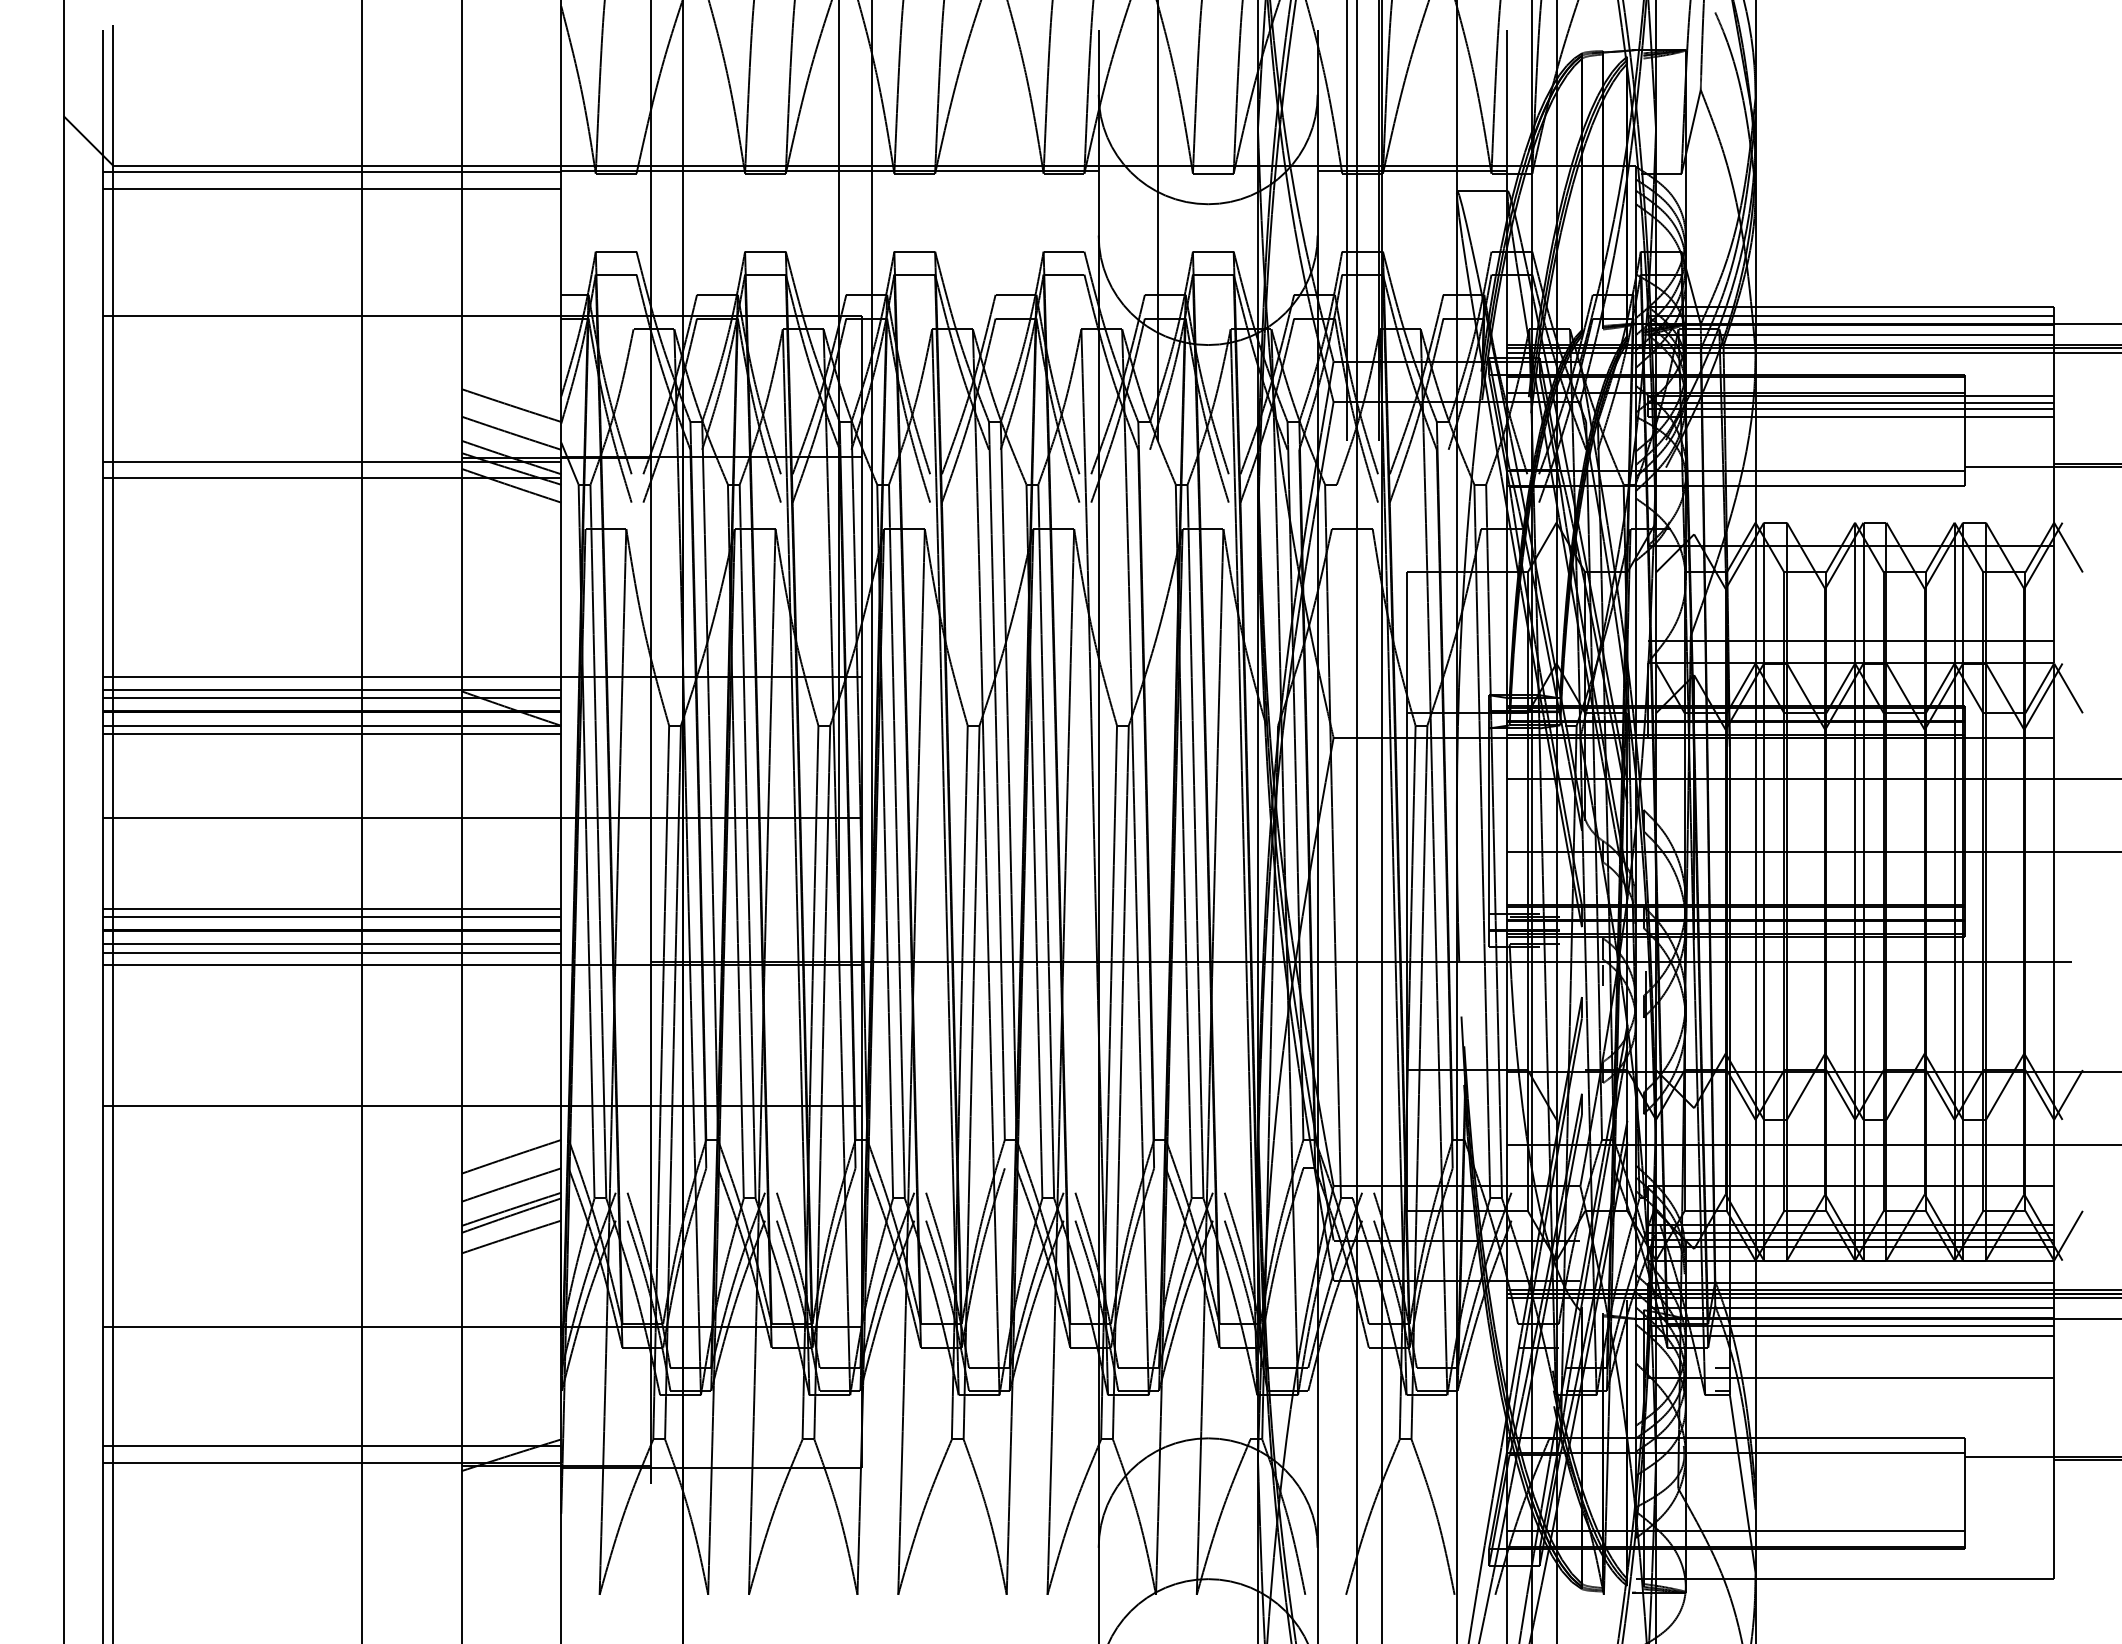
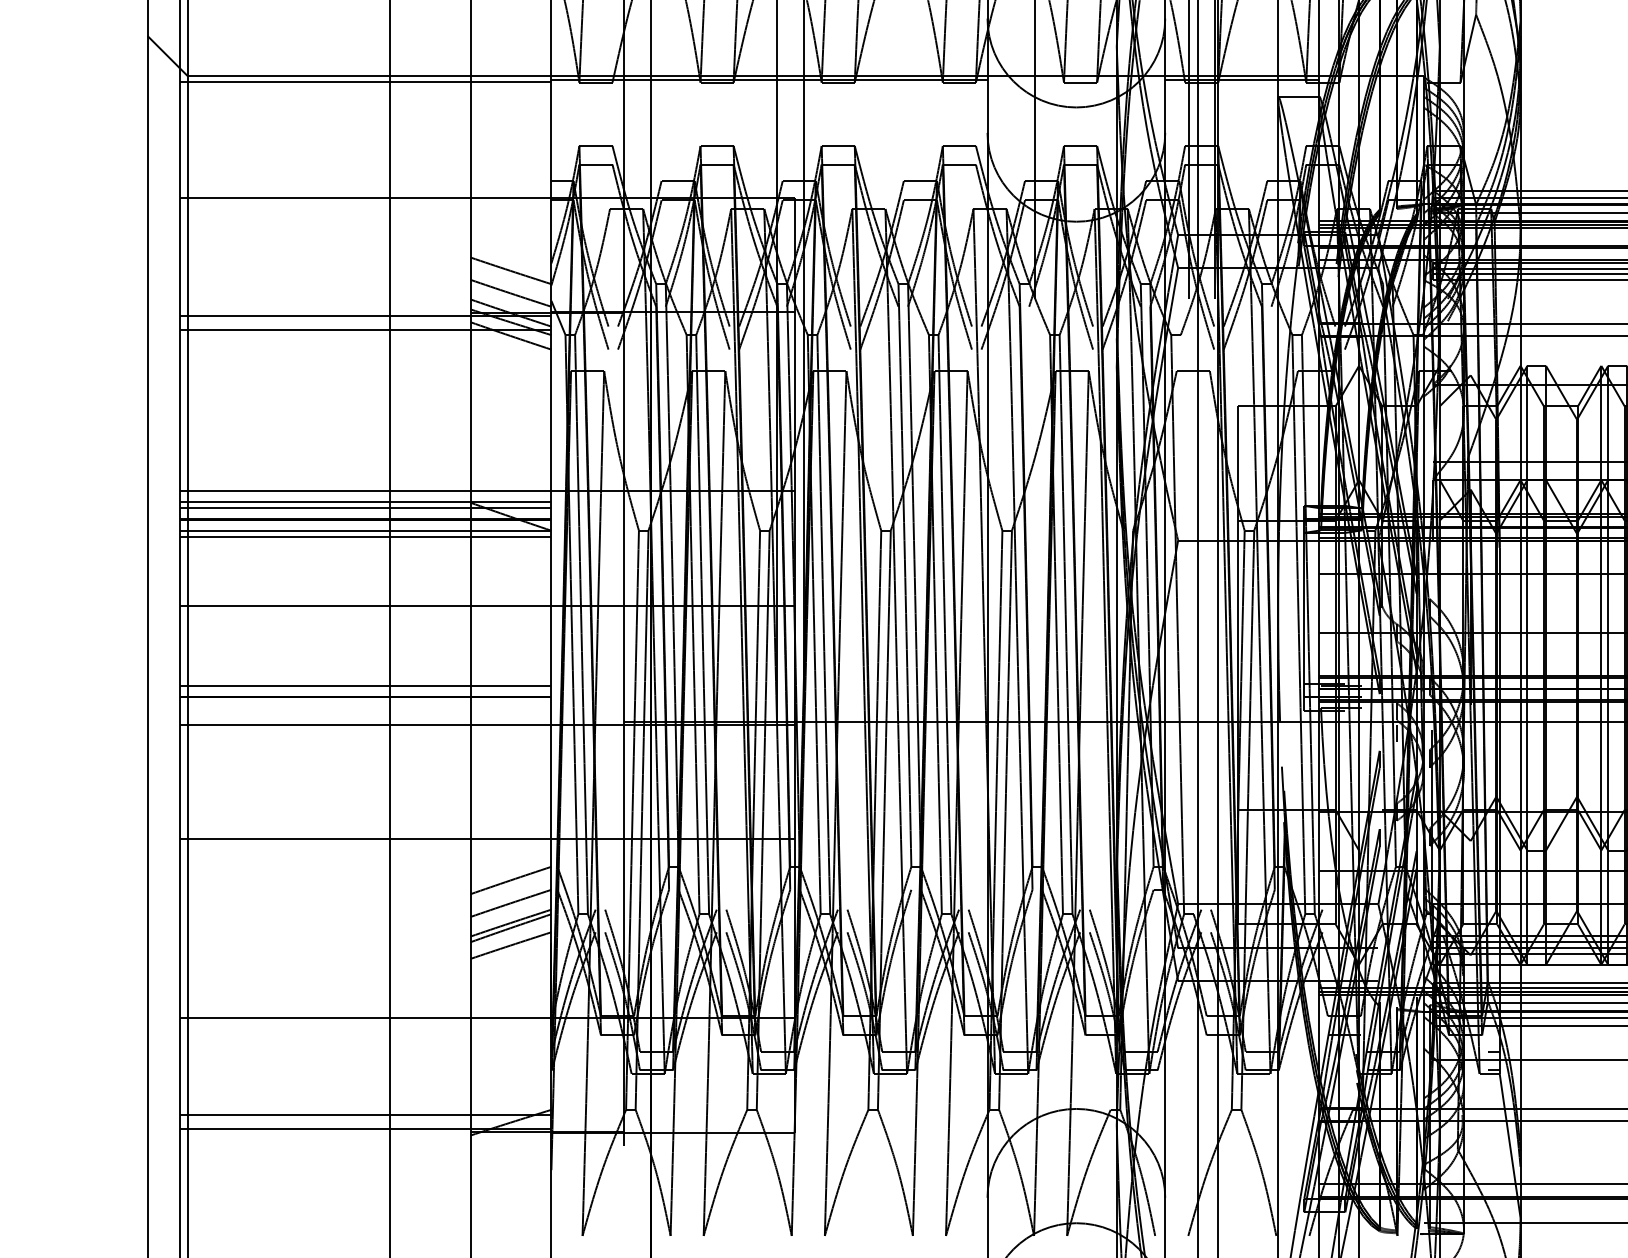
line: (332, 189) -> (365, 95), removed
line: (332, 908) -> (365, 678), removed
line: (332, 944) -> (365, 708), removed
line: (332, 952) -> (365, 714), removed

